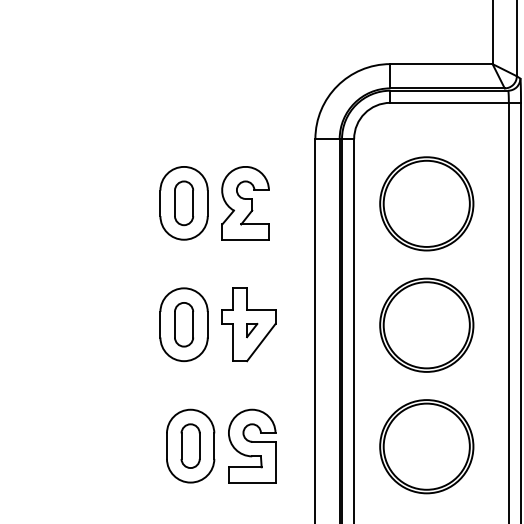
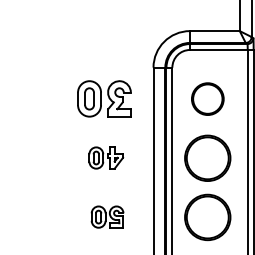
part: (426, 202) -> (207, 98), size x0.7
part: (218, 323) -> (106, 157), size x0.6
part: (220, 444) -> (107, 216), size x0.6

